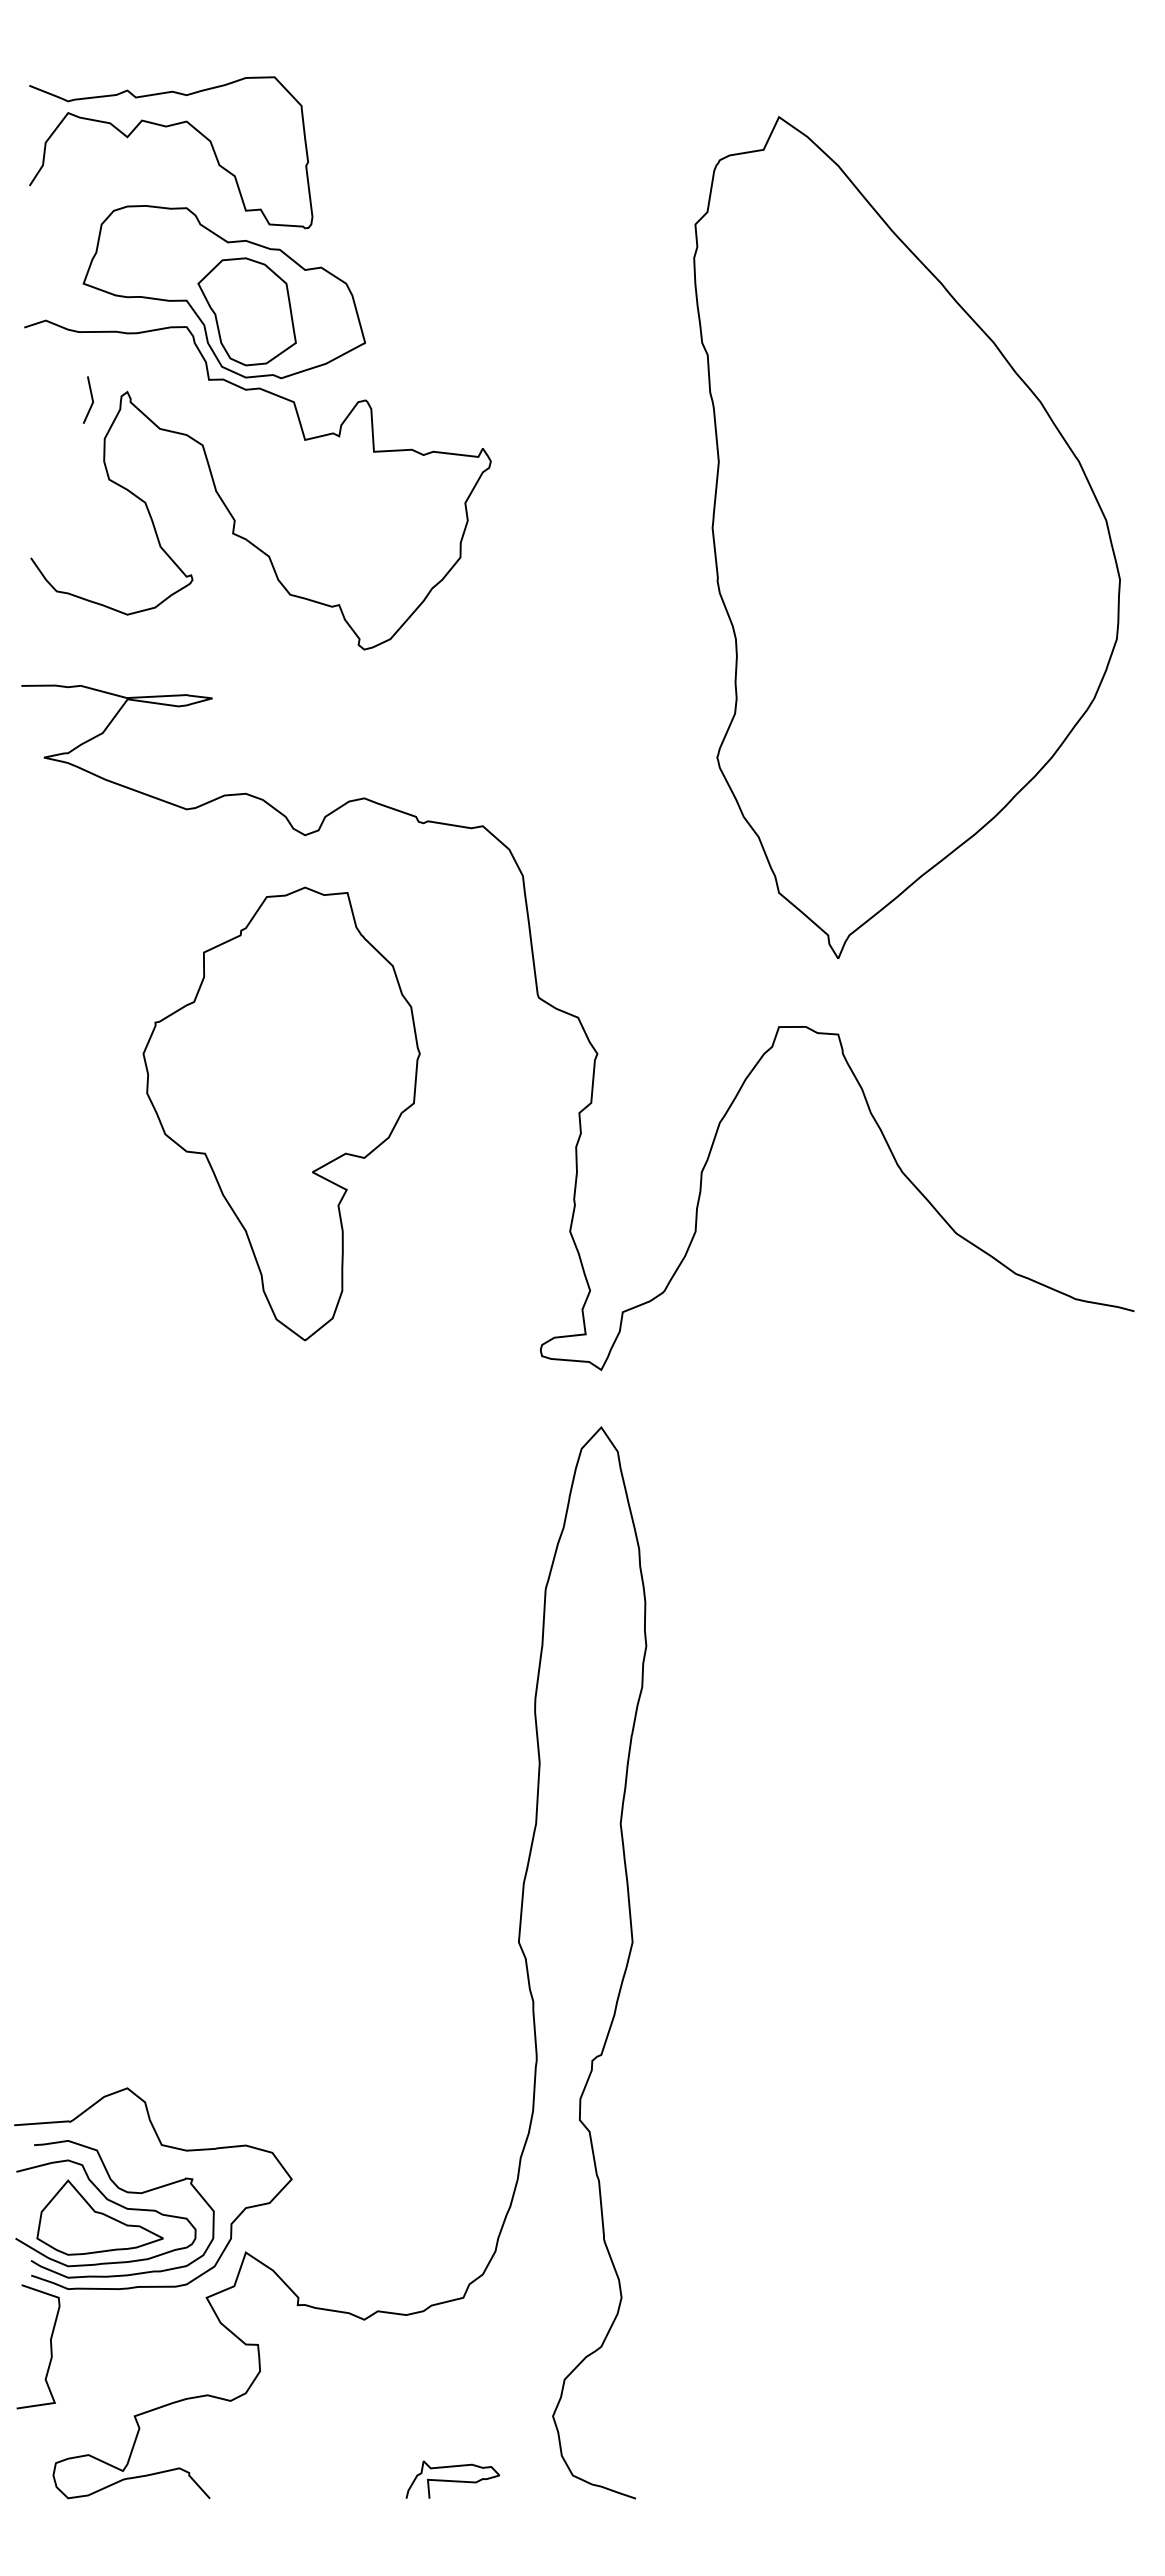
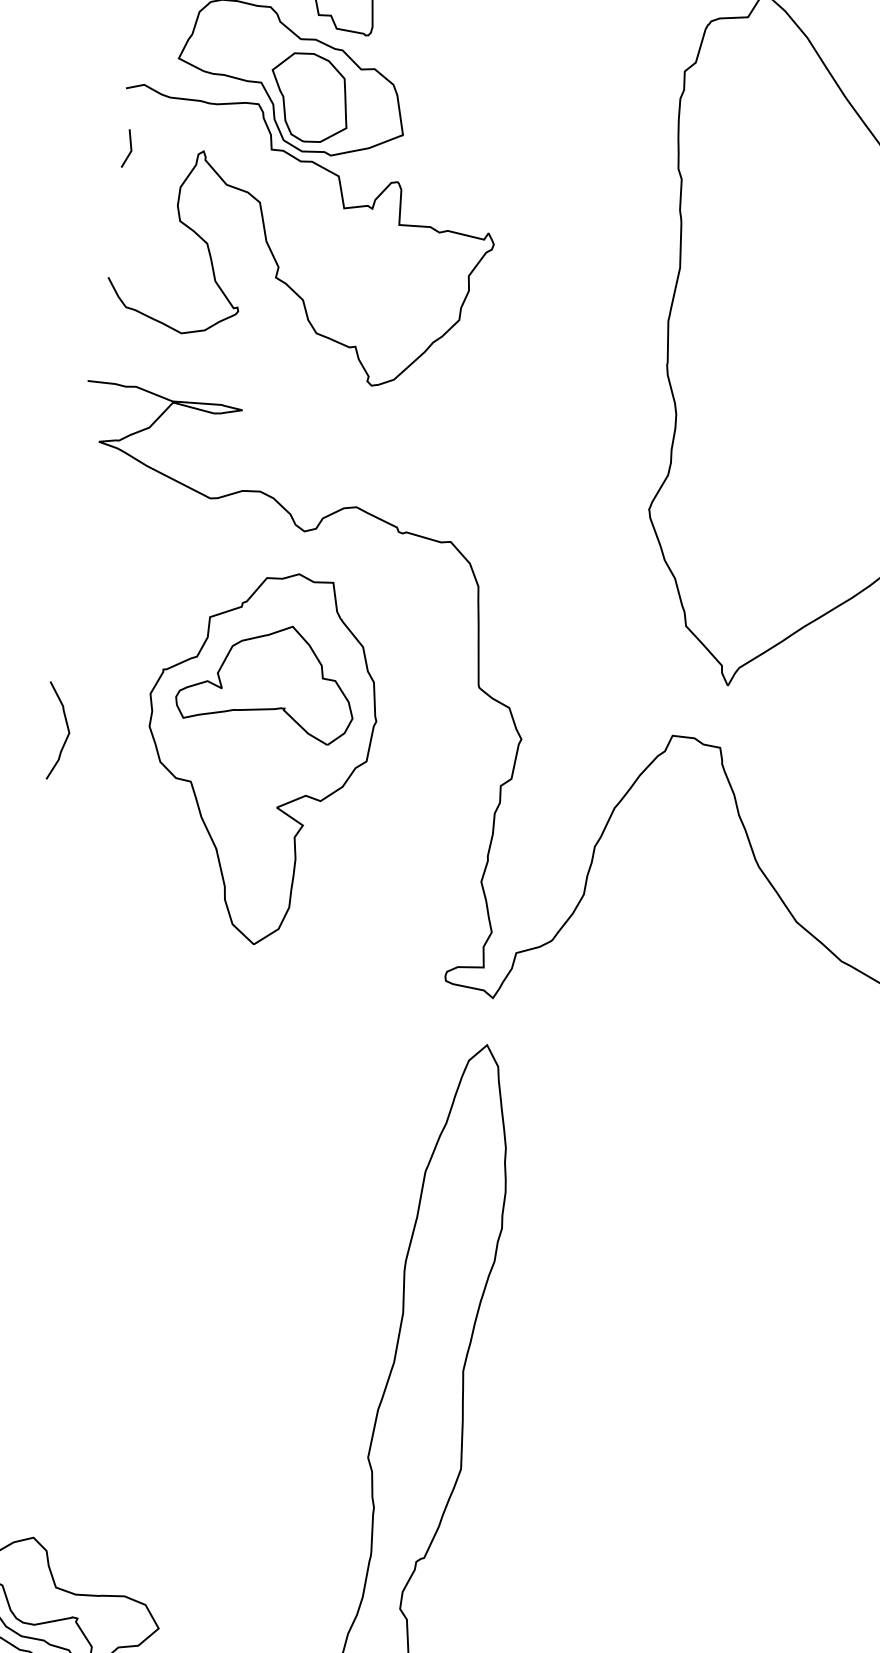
line: (91, 399) -> (130, 148), moved
part: (282, 1020) -> (267, 680), added
curve: (48, 1108) -> (67, 729), added

